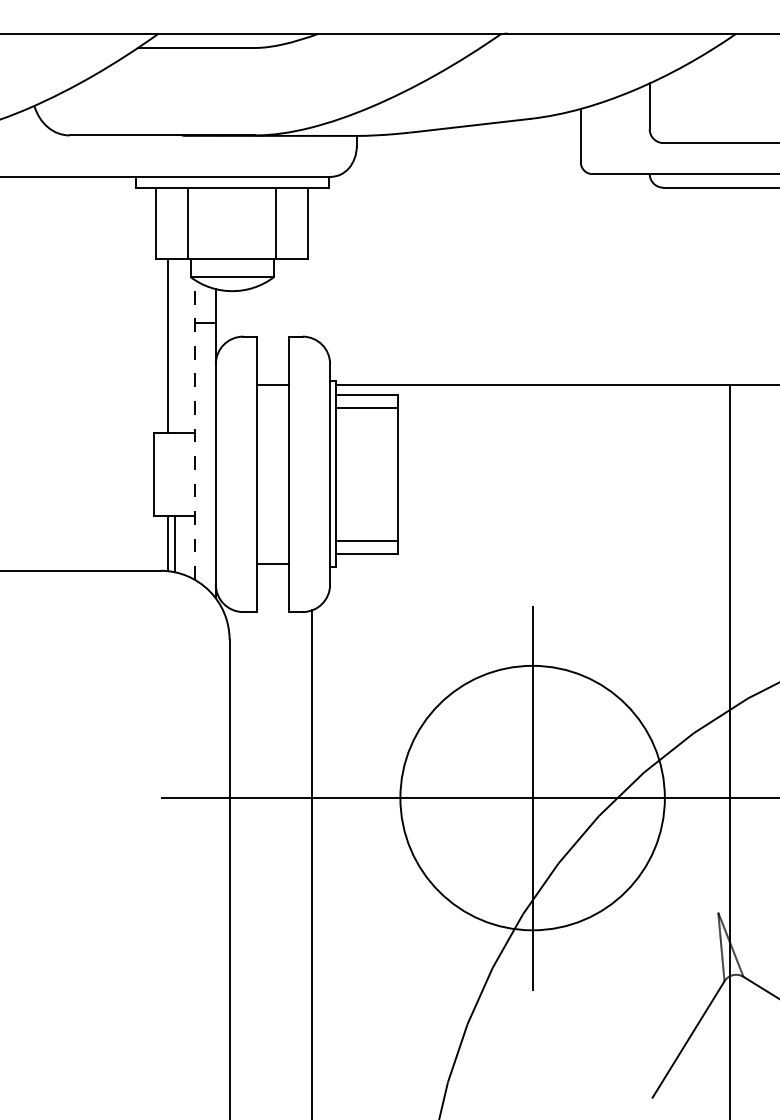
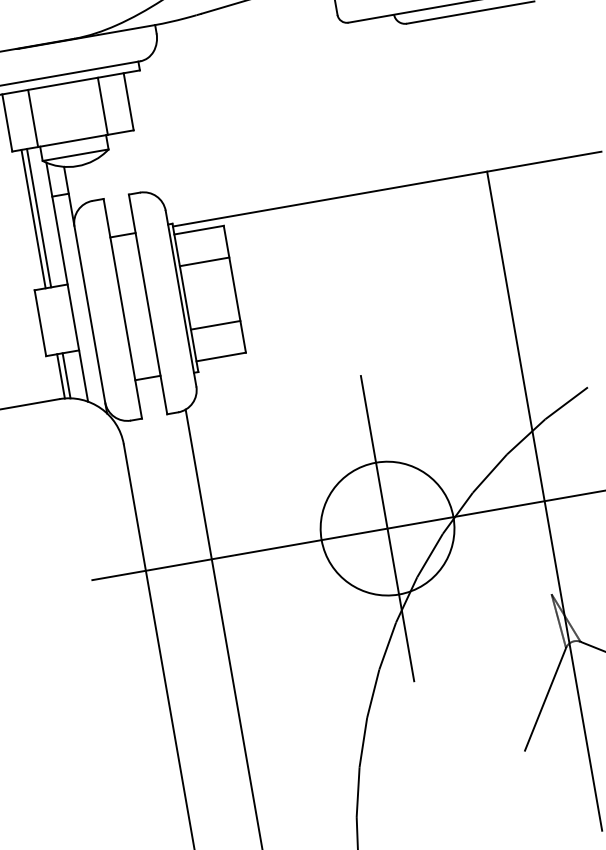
line: (174, 346) -> (39, 218), added
line: (366, 407) -> (204, 261), moved
line: (195, 430) -> (67, 282), dashed -> solid
line: (366, 541) -> (215, 325), moved
circle: (532, 797) -> (387, 528), size x0.62

